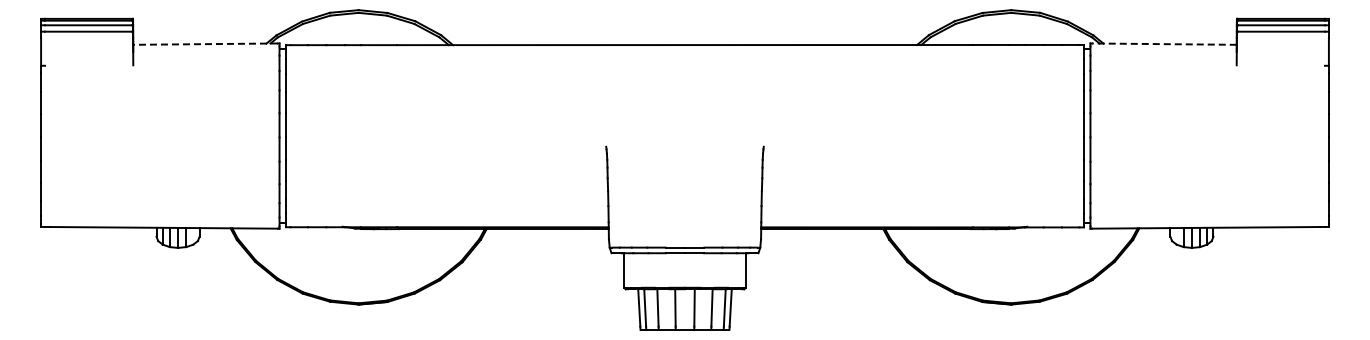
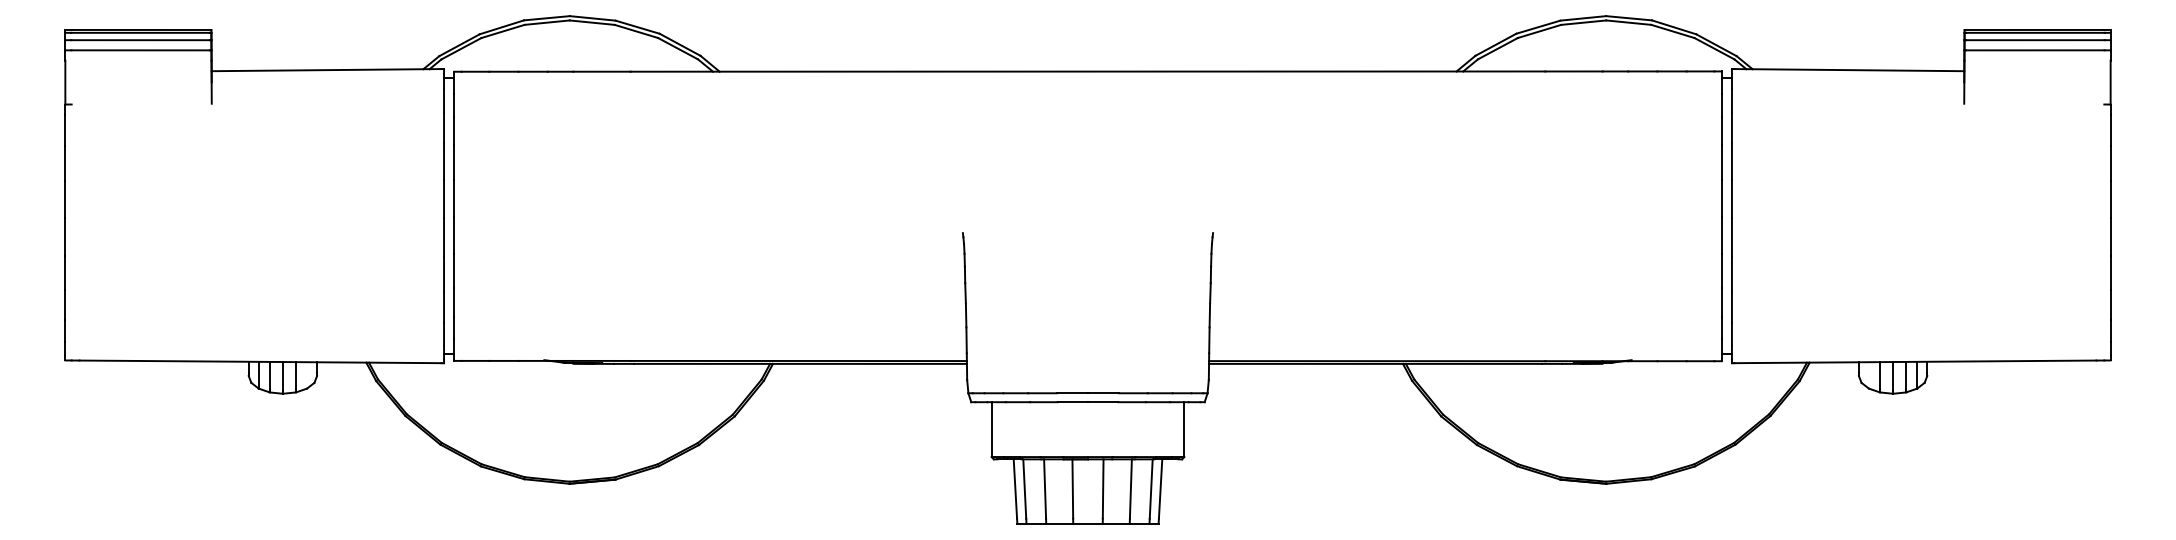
line: (205, 44) -> (326, 70), dashed -> solid
line: (1163, 44) -> (1847, 70), dashed -> solid

